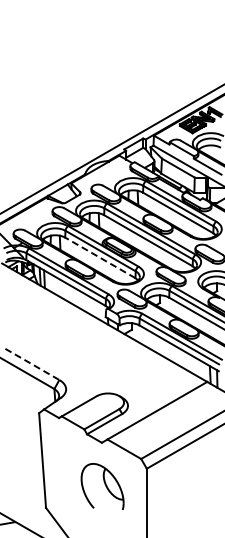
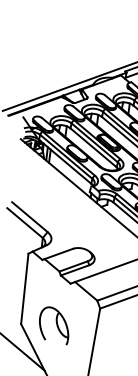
line: (100, 257) -> (93, 147), dashed -> solid
line: (32, 364) -> (29, 217), dashed -> solid
part: (102, 486) -> (54, 325), moved

